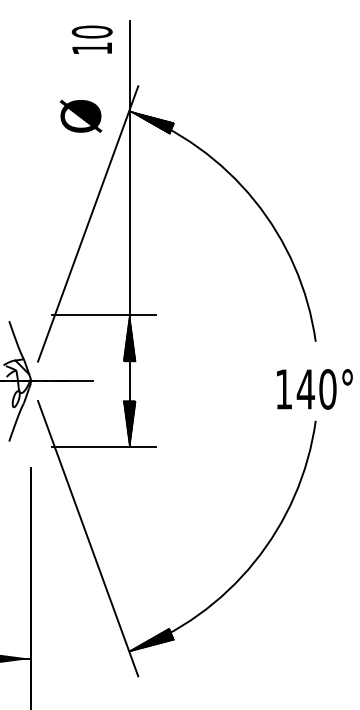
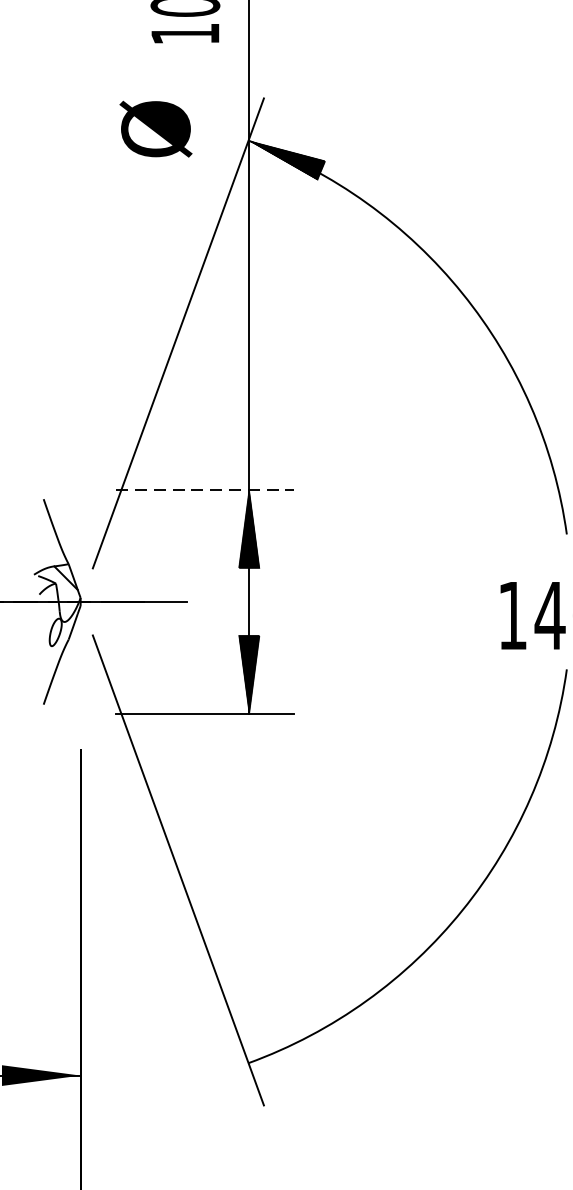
text: (80, 116) -> (155, 129), moved
line: (104, 315) -> (206, 489), solid -> dashed
hatch: (151, 639) -> (286, 1042), removed

